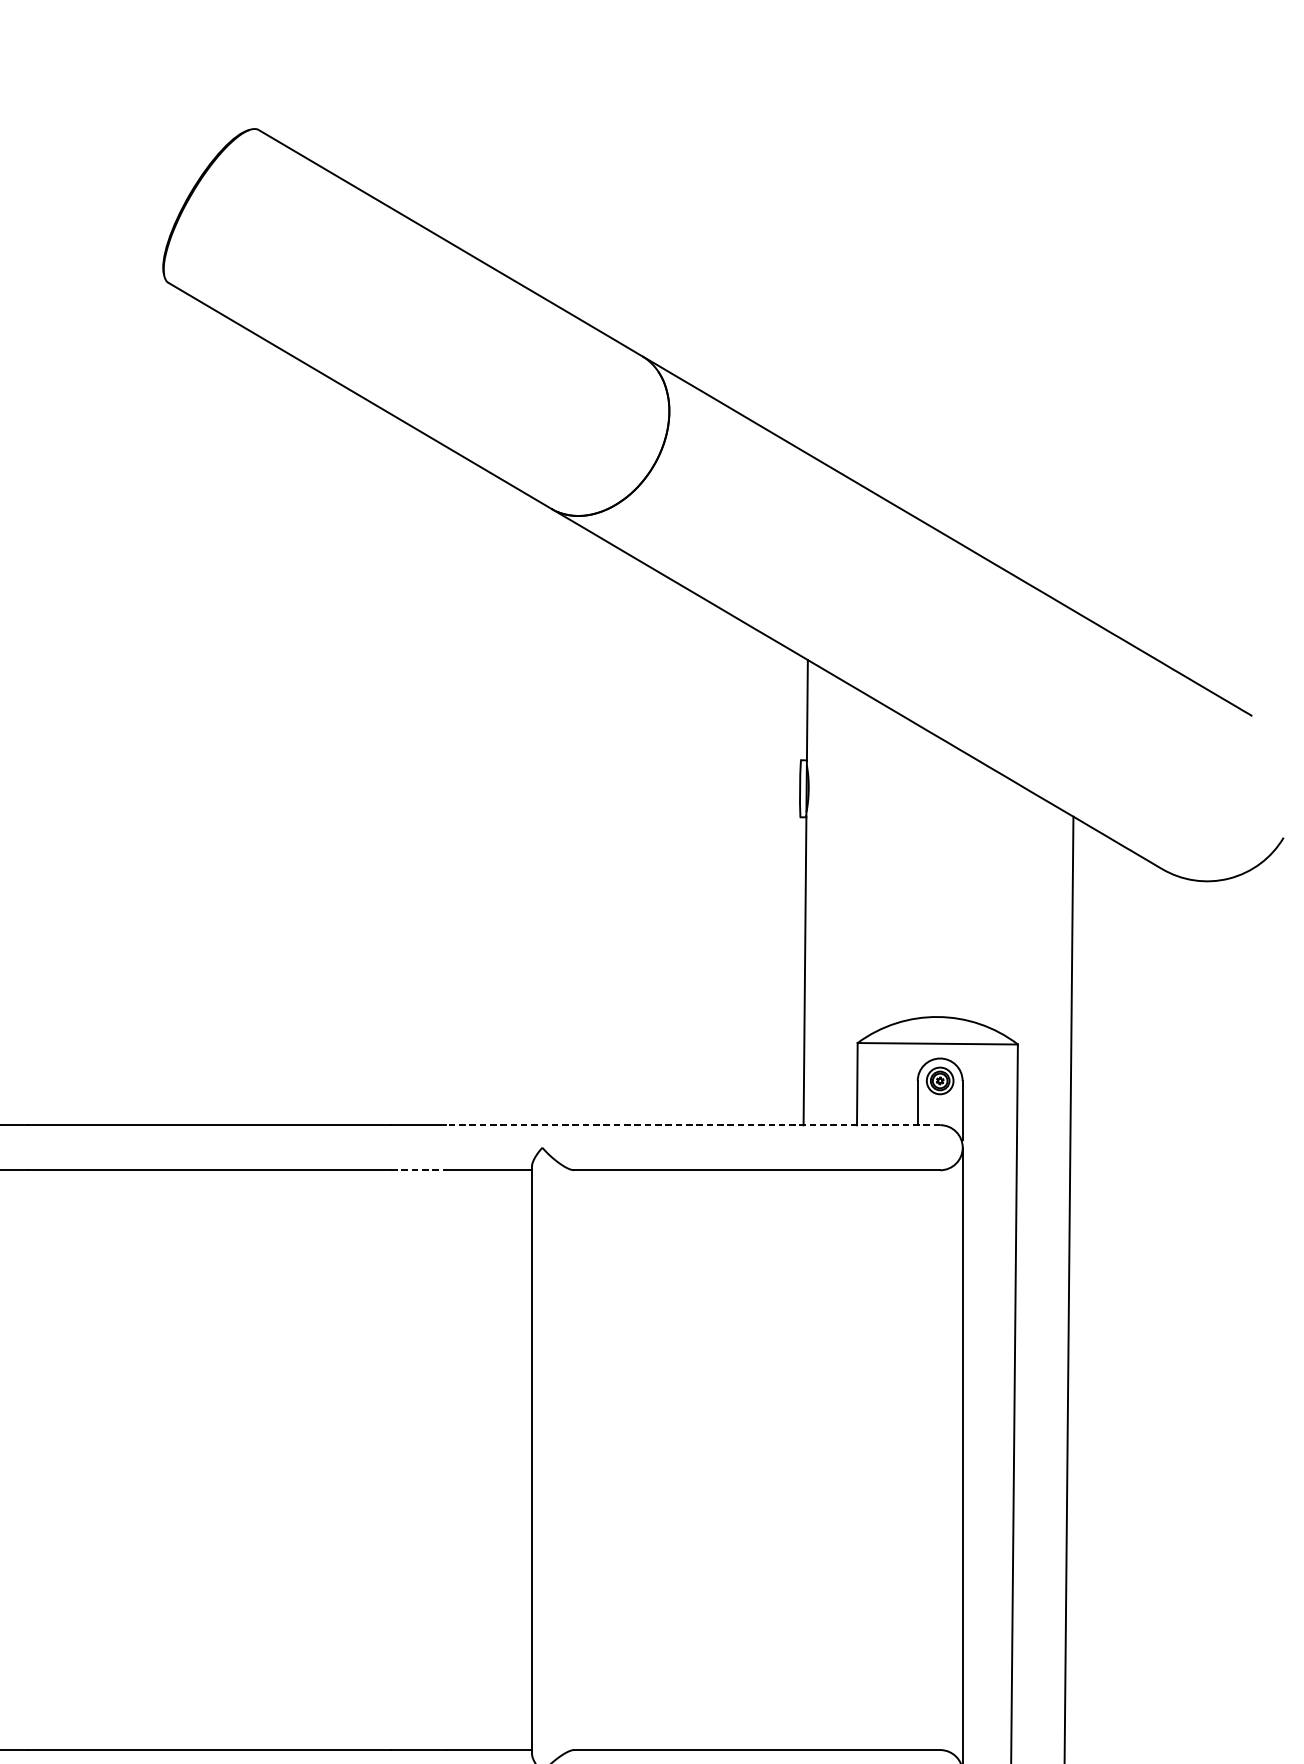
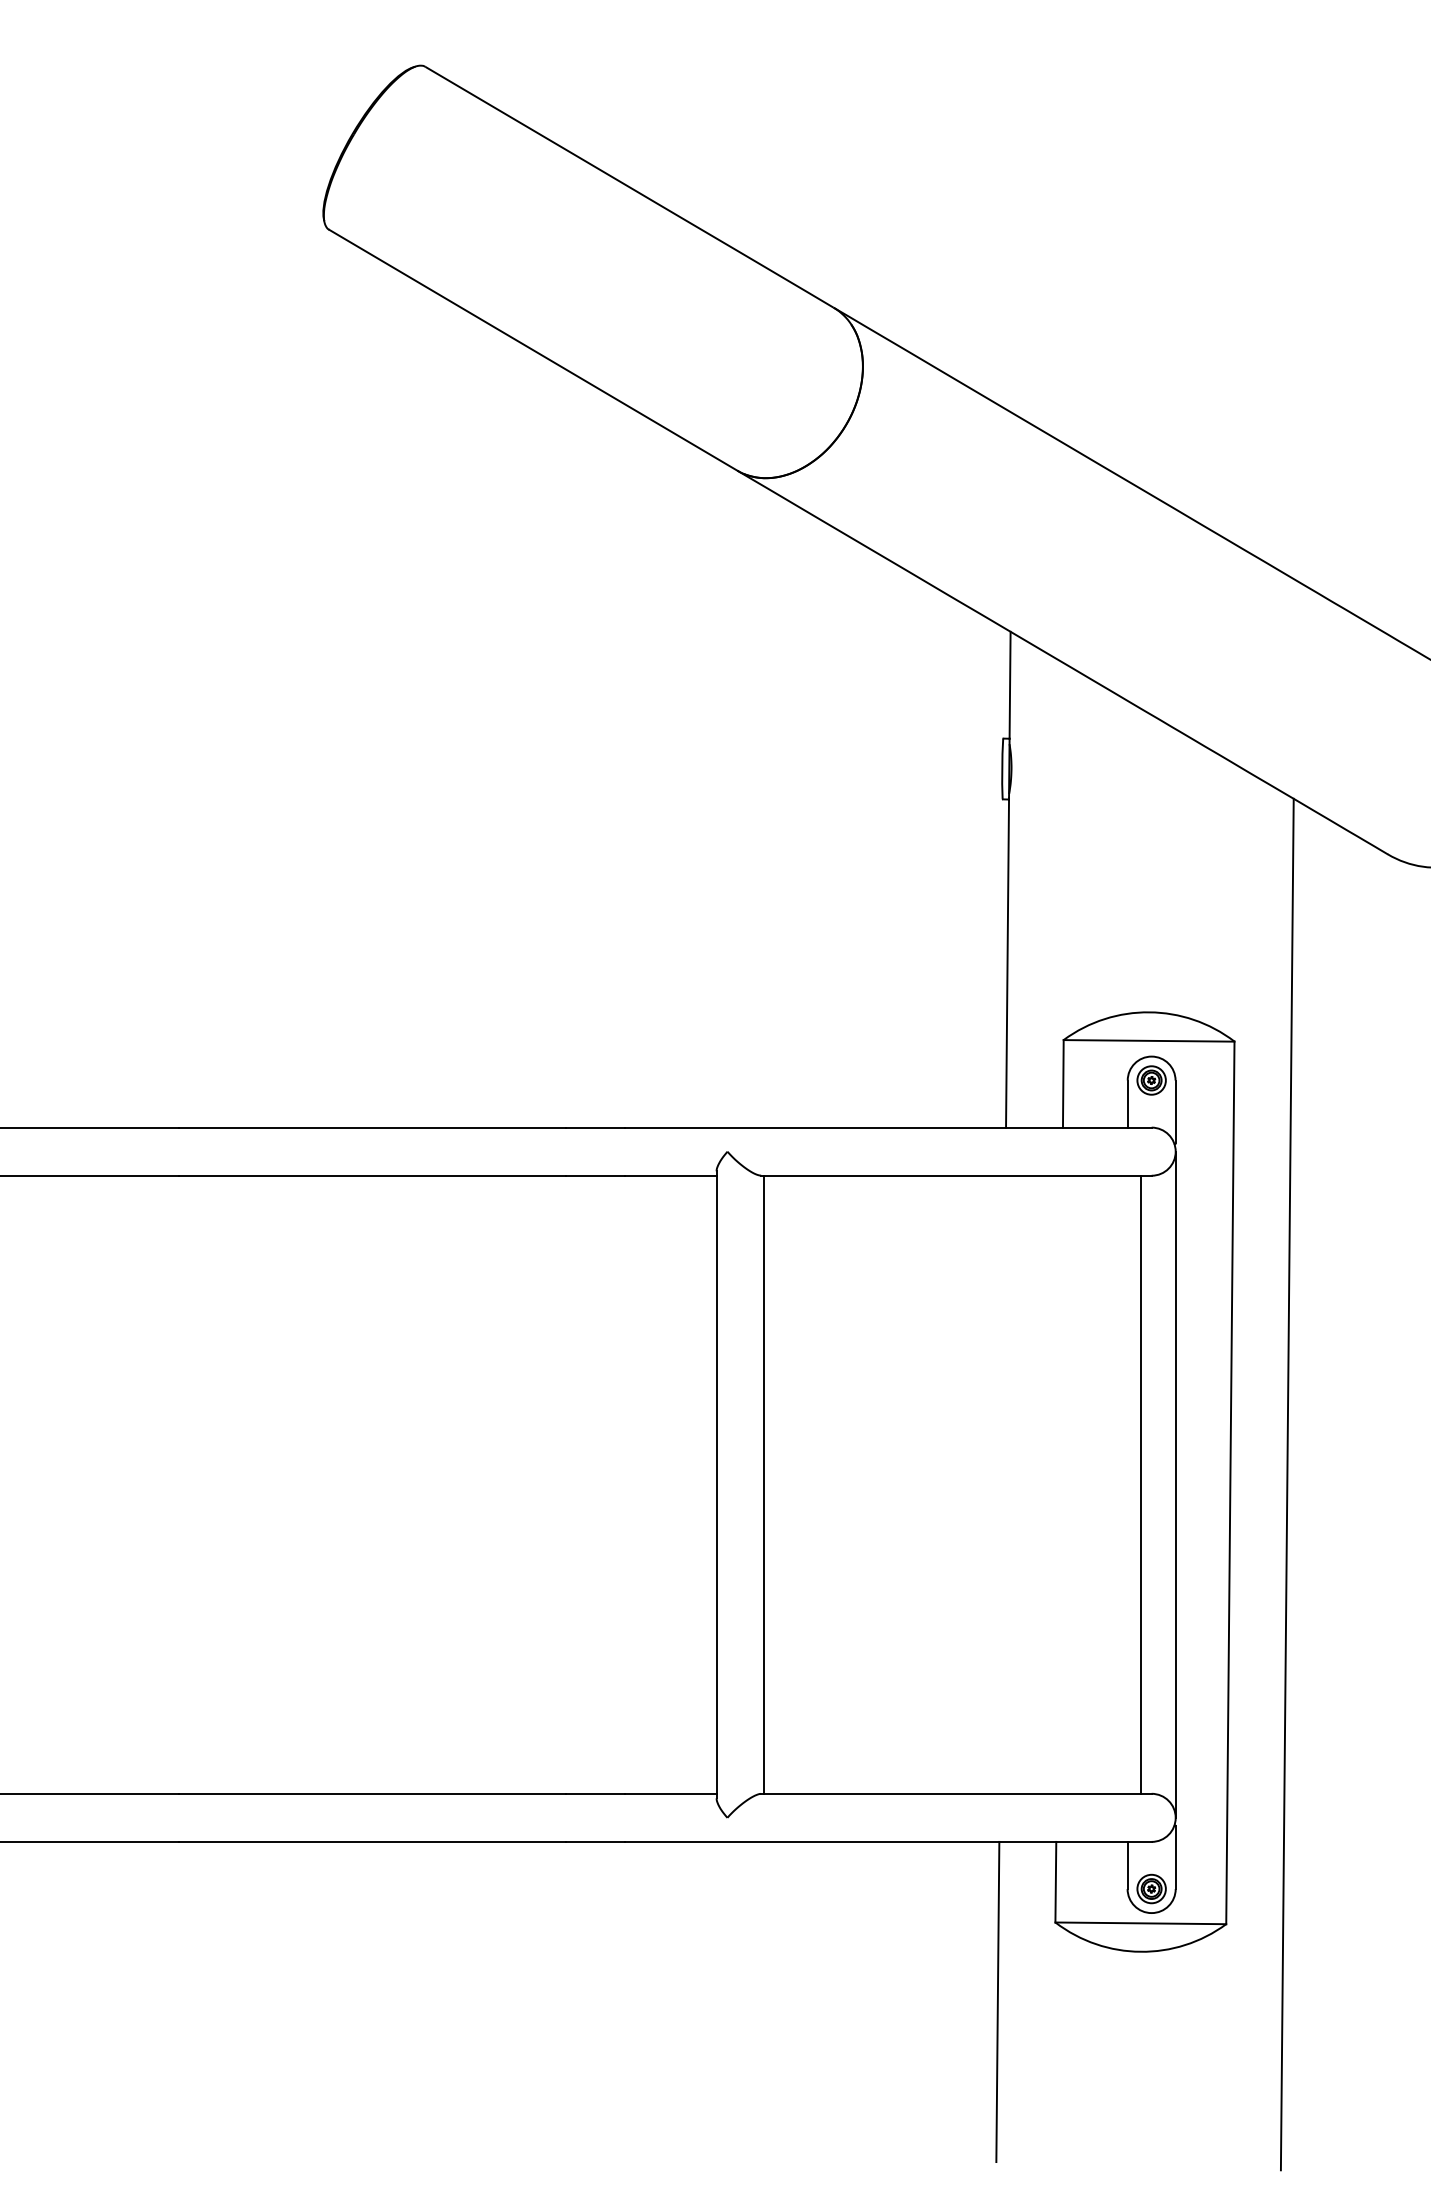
line: (692, 1125) -> (887, 1127), dashed -> solid
line: (419, 1170) -> (596, 1175), dashed -> solid
line: (577, 1459) -> (764, 1484), added
line: (929, 1459) -> (1140, 1484), added

